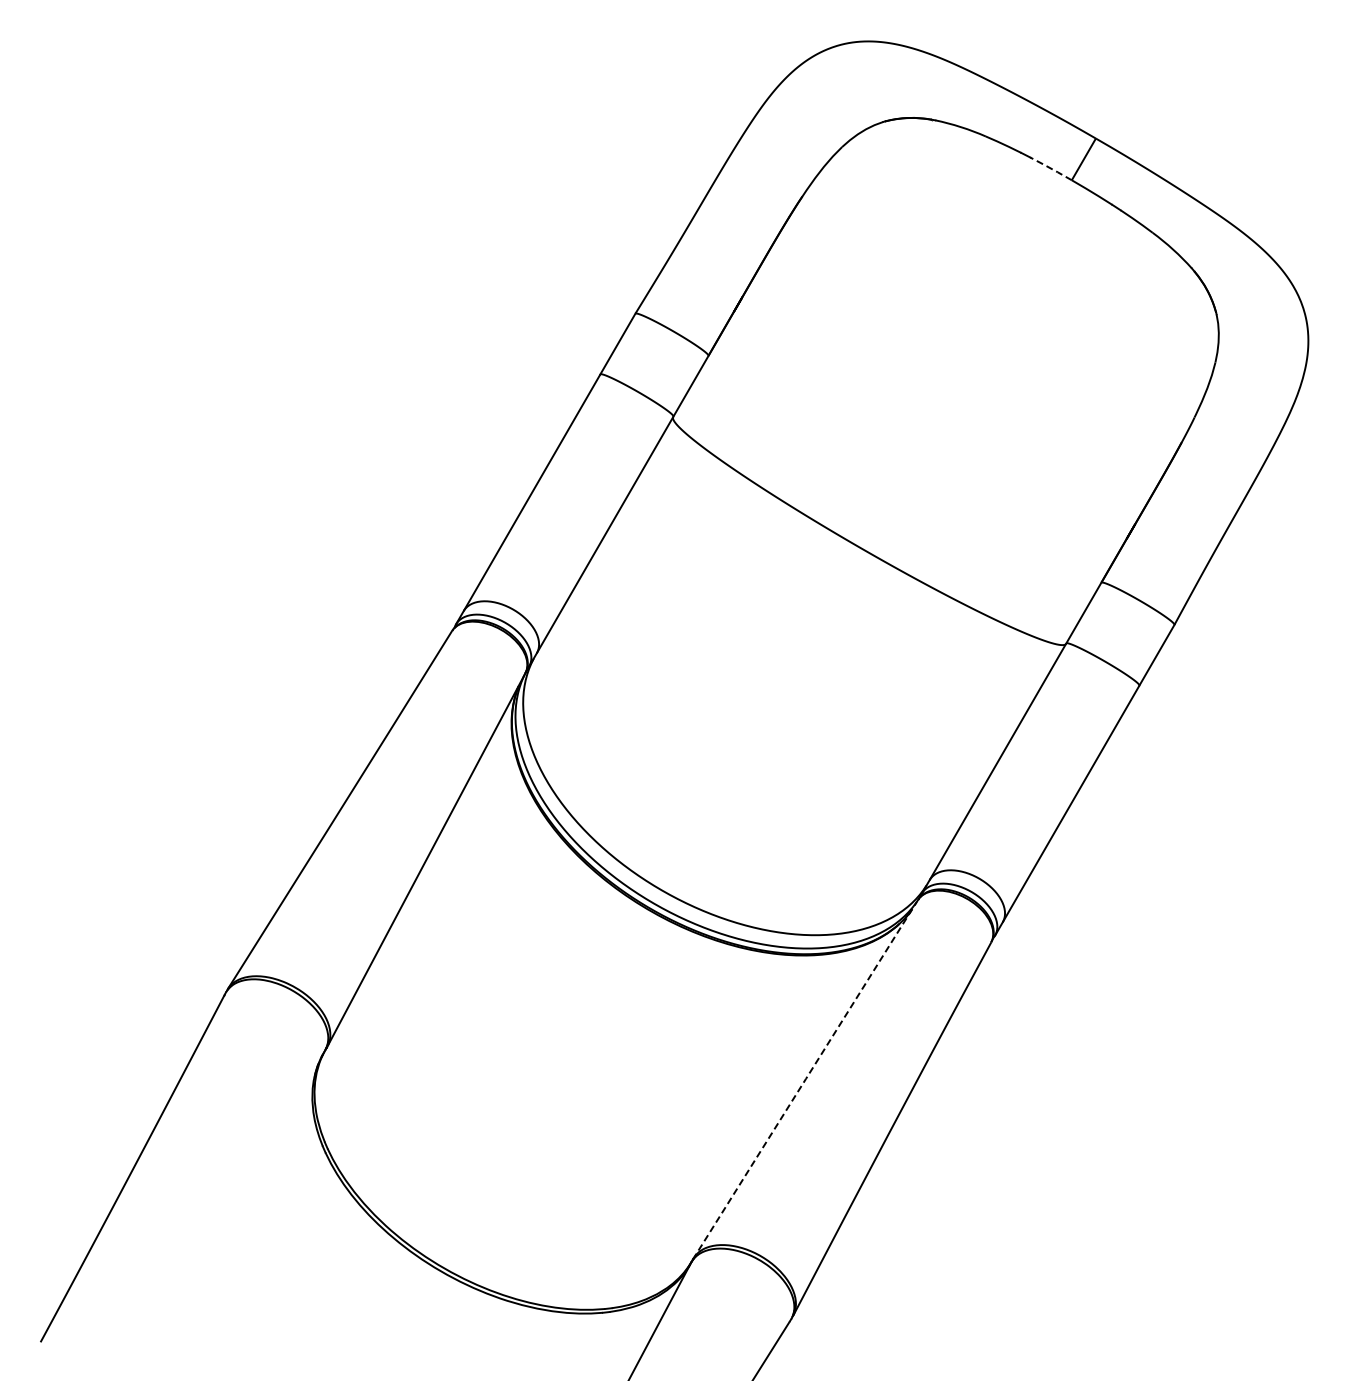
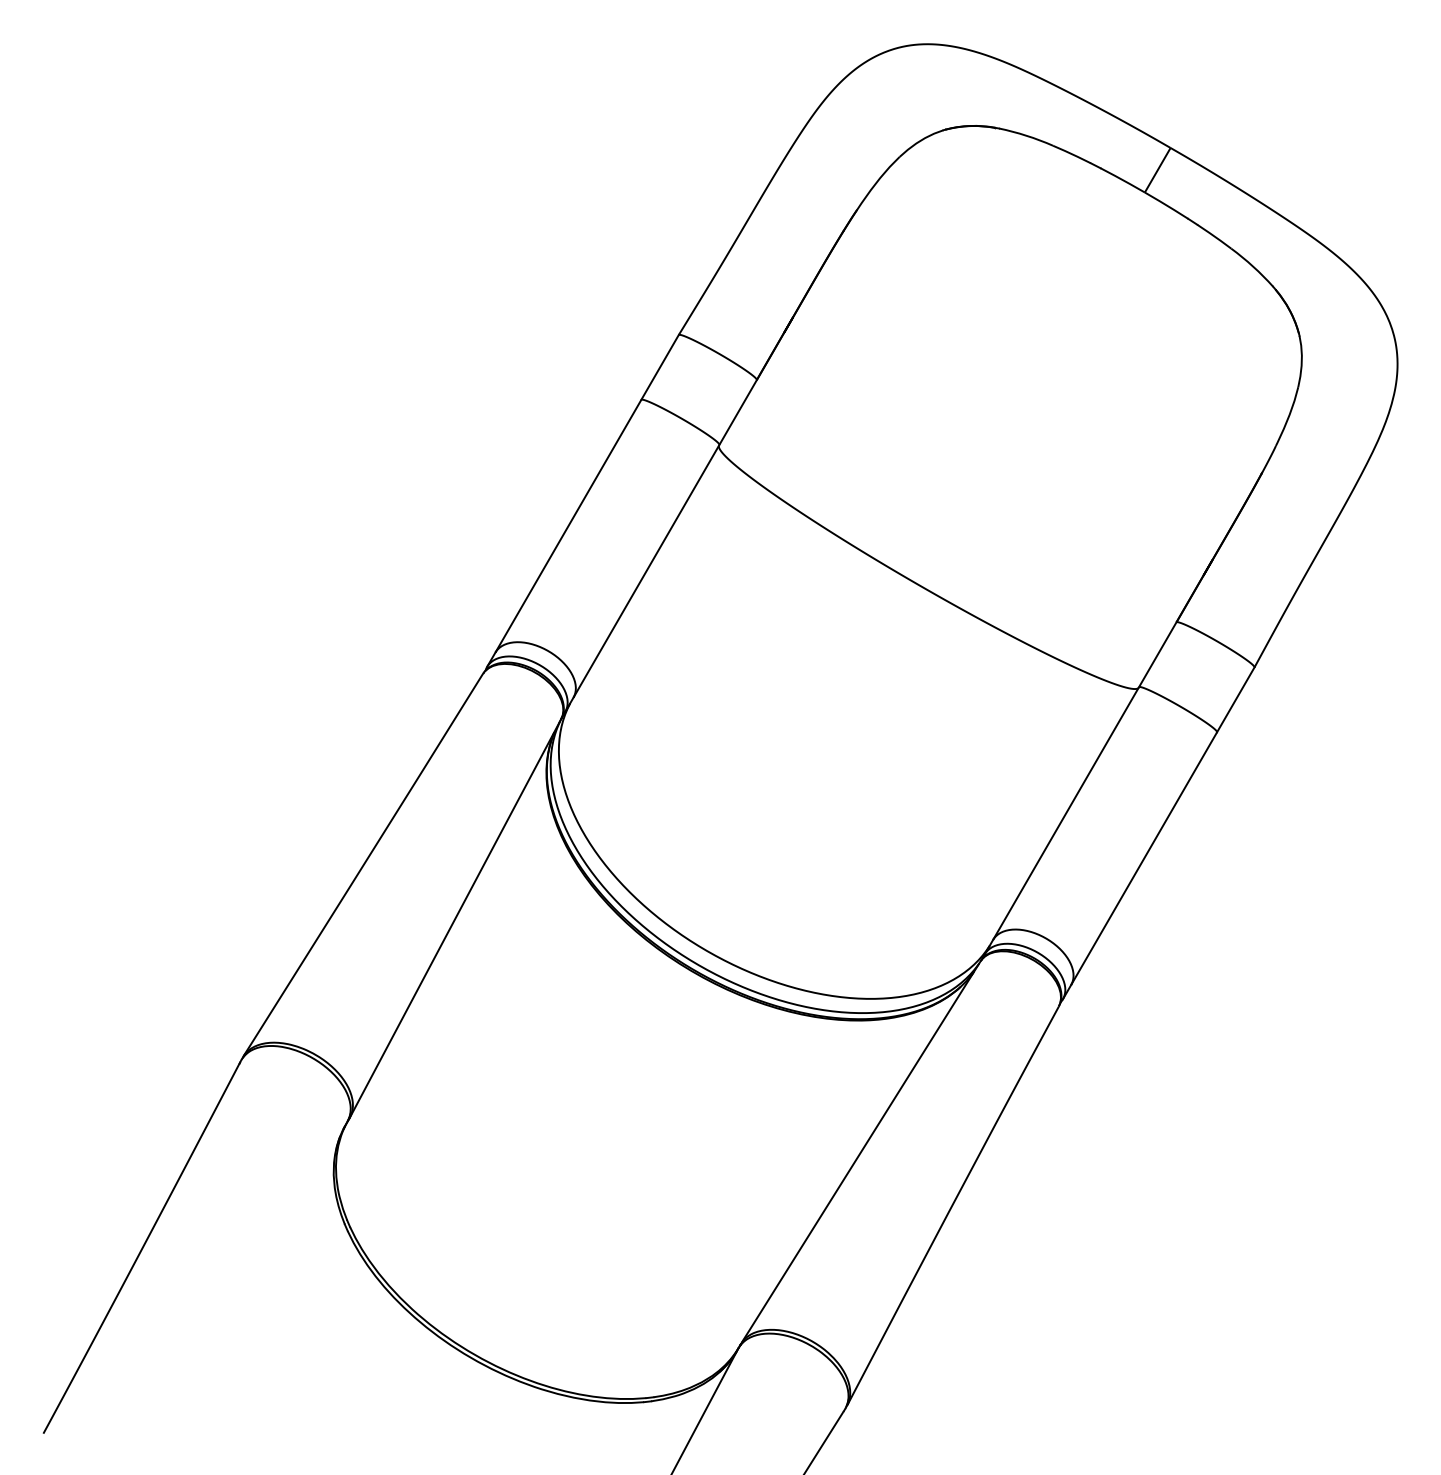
line: (1050, 168) -> (1122, 179), dashed -> solid
line: (806, 1078) -> (861, 1151), dashed -> solid

